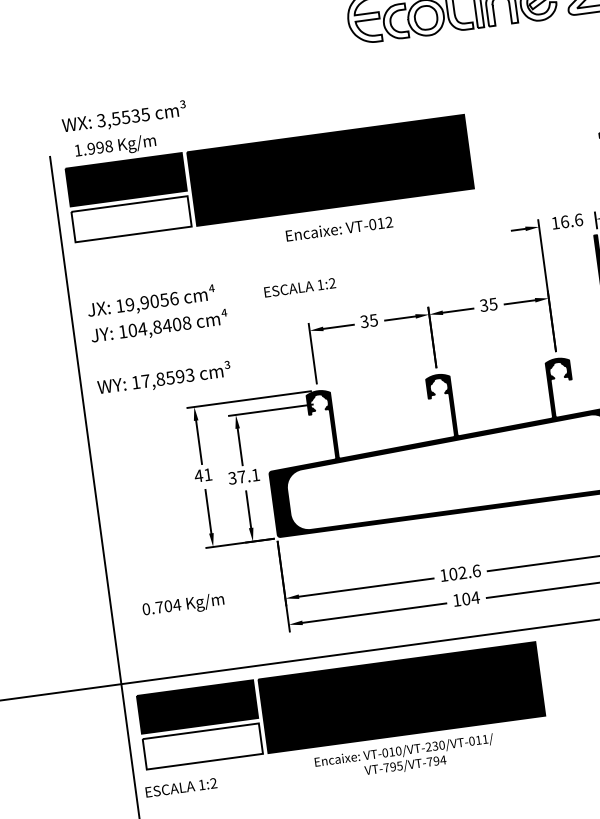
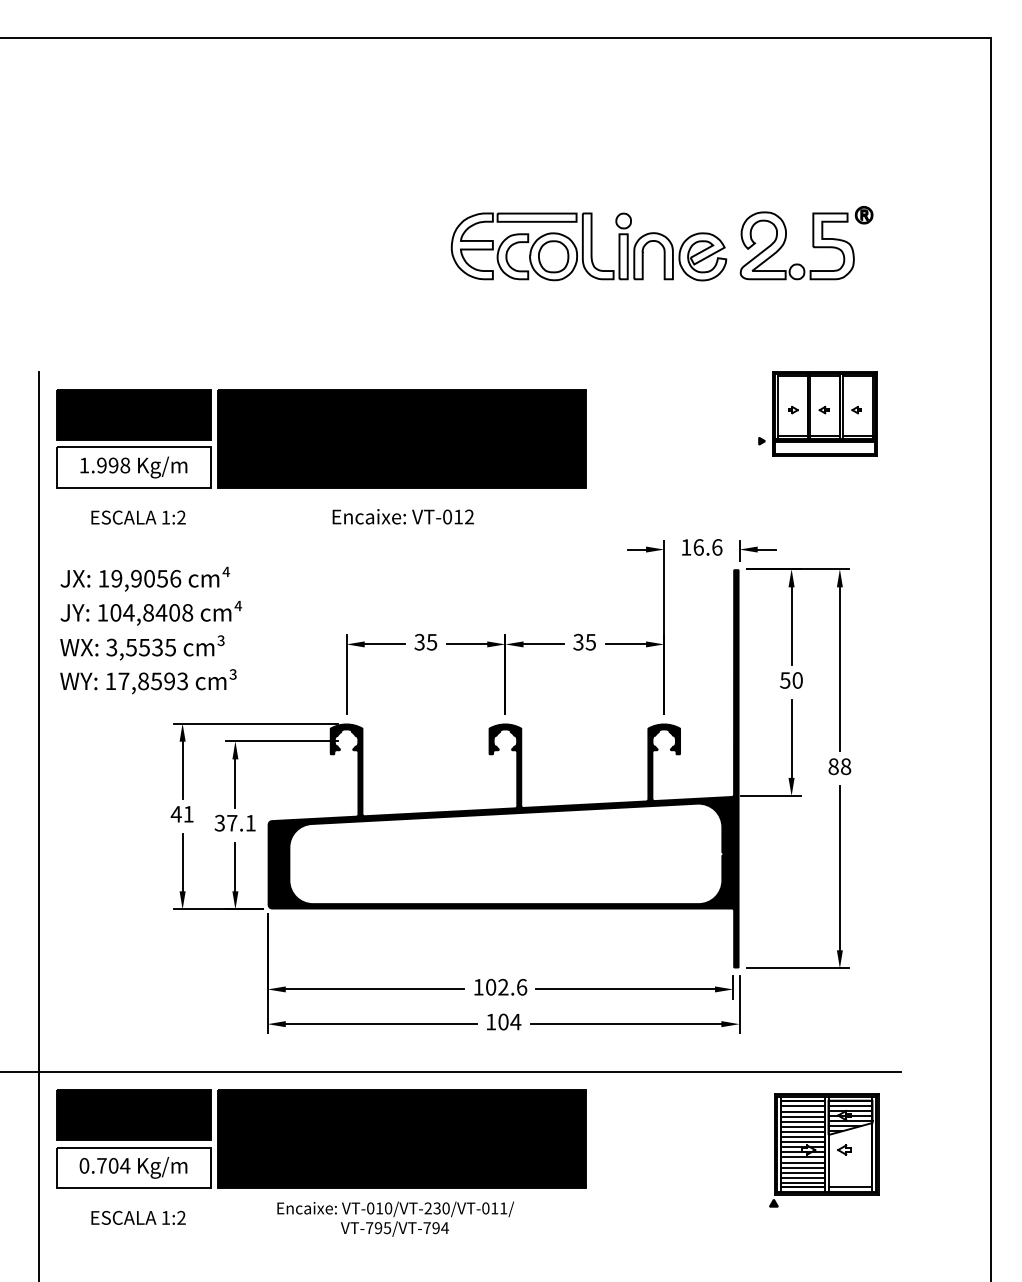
text: (124, 117) -> (142, 647), moved
text: (115, 147) -> (133, 467), moved
text: (299, 287) -> (138, 517), moved
text: (183, 605) -> (133, 1167), moved
text: (181, 787) -> (138, 1217), moved

